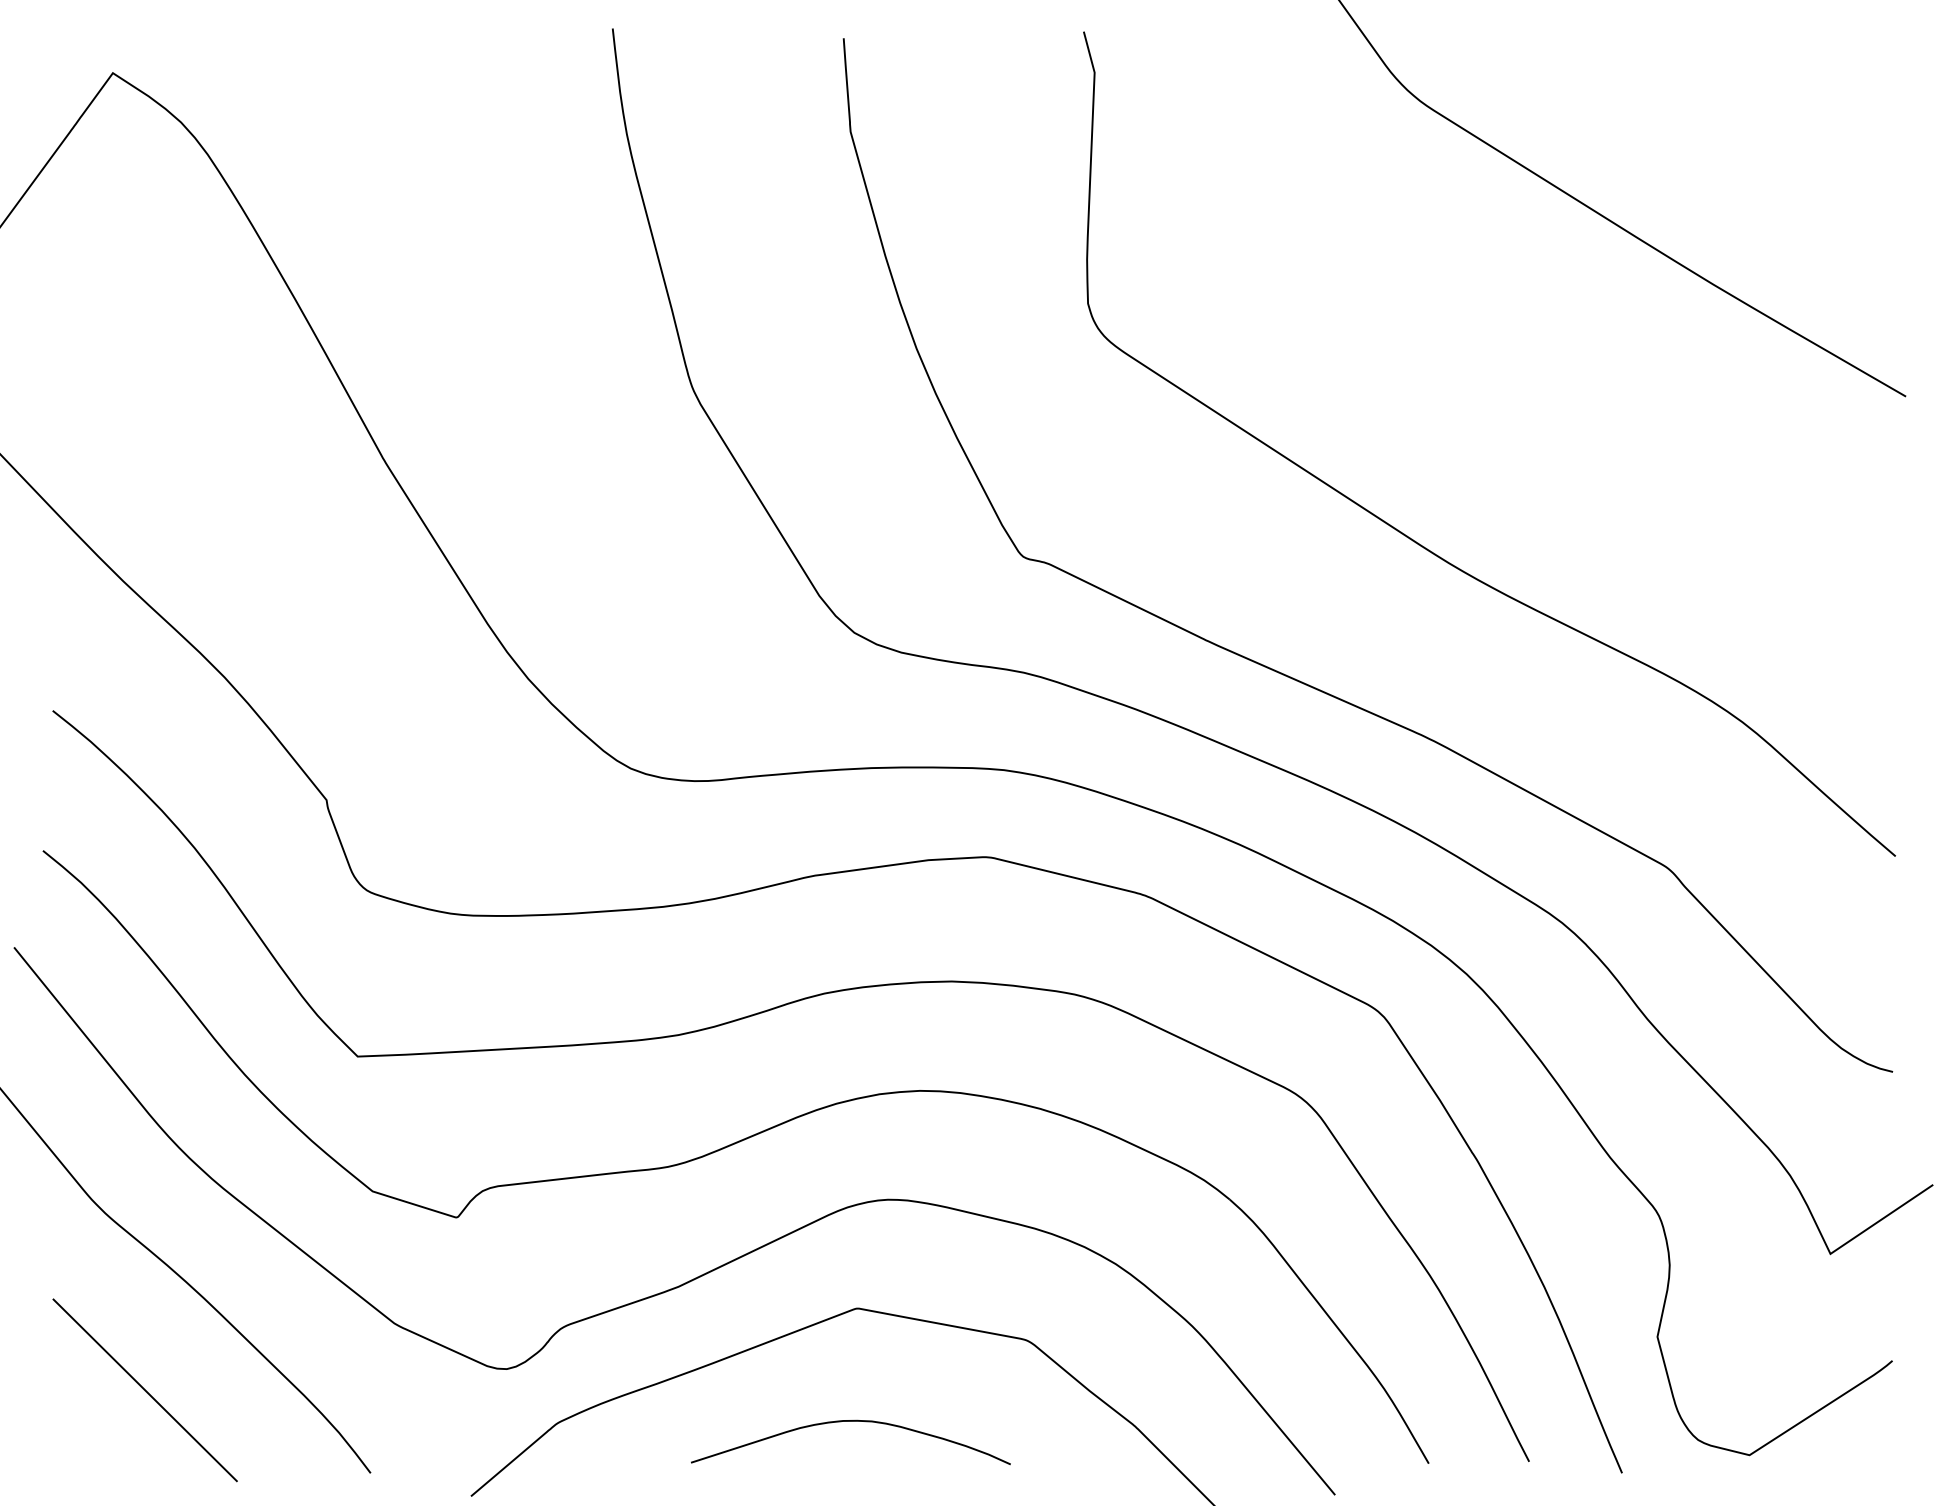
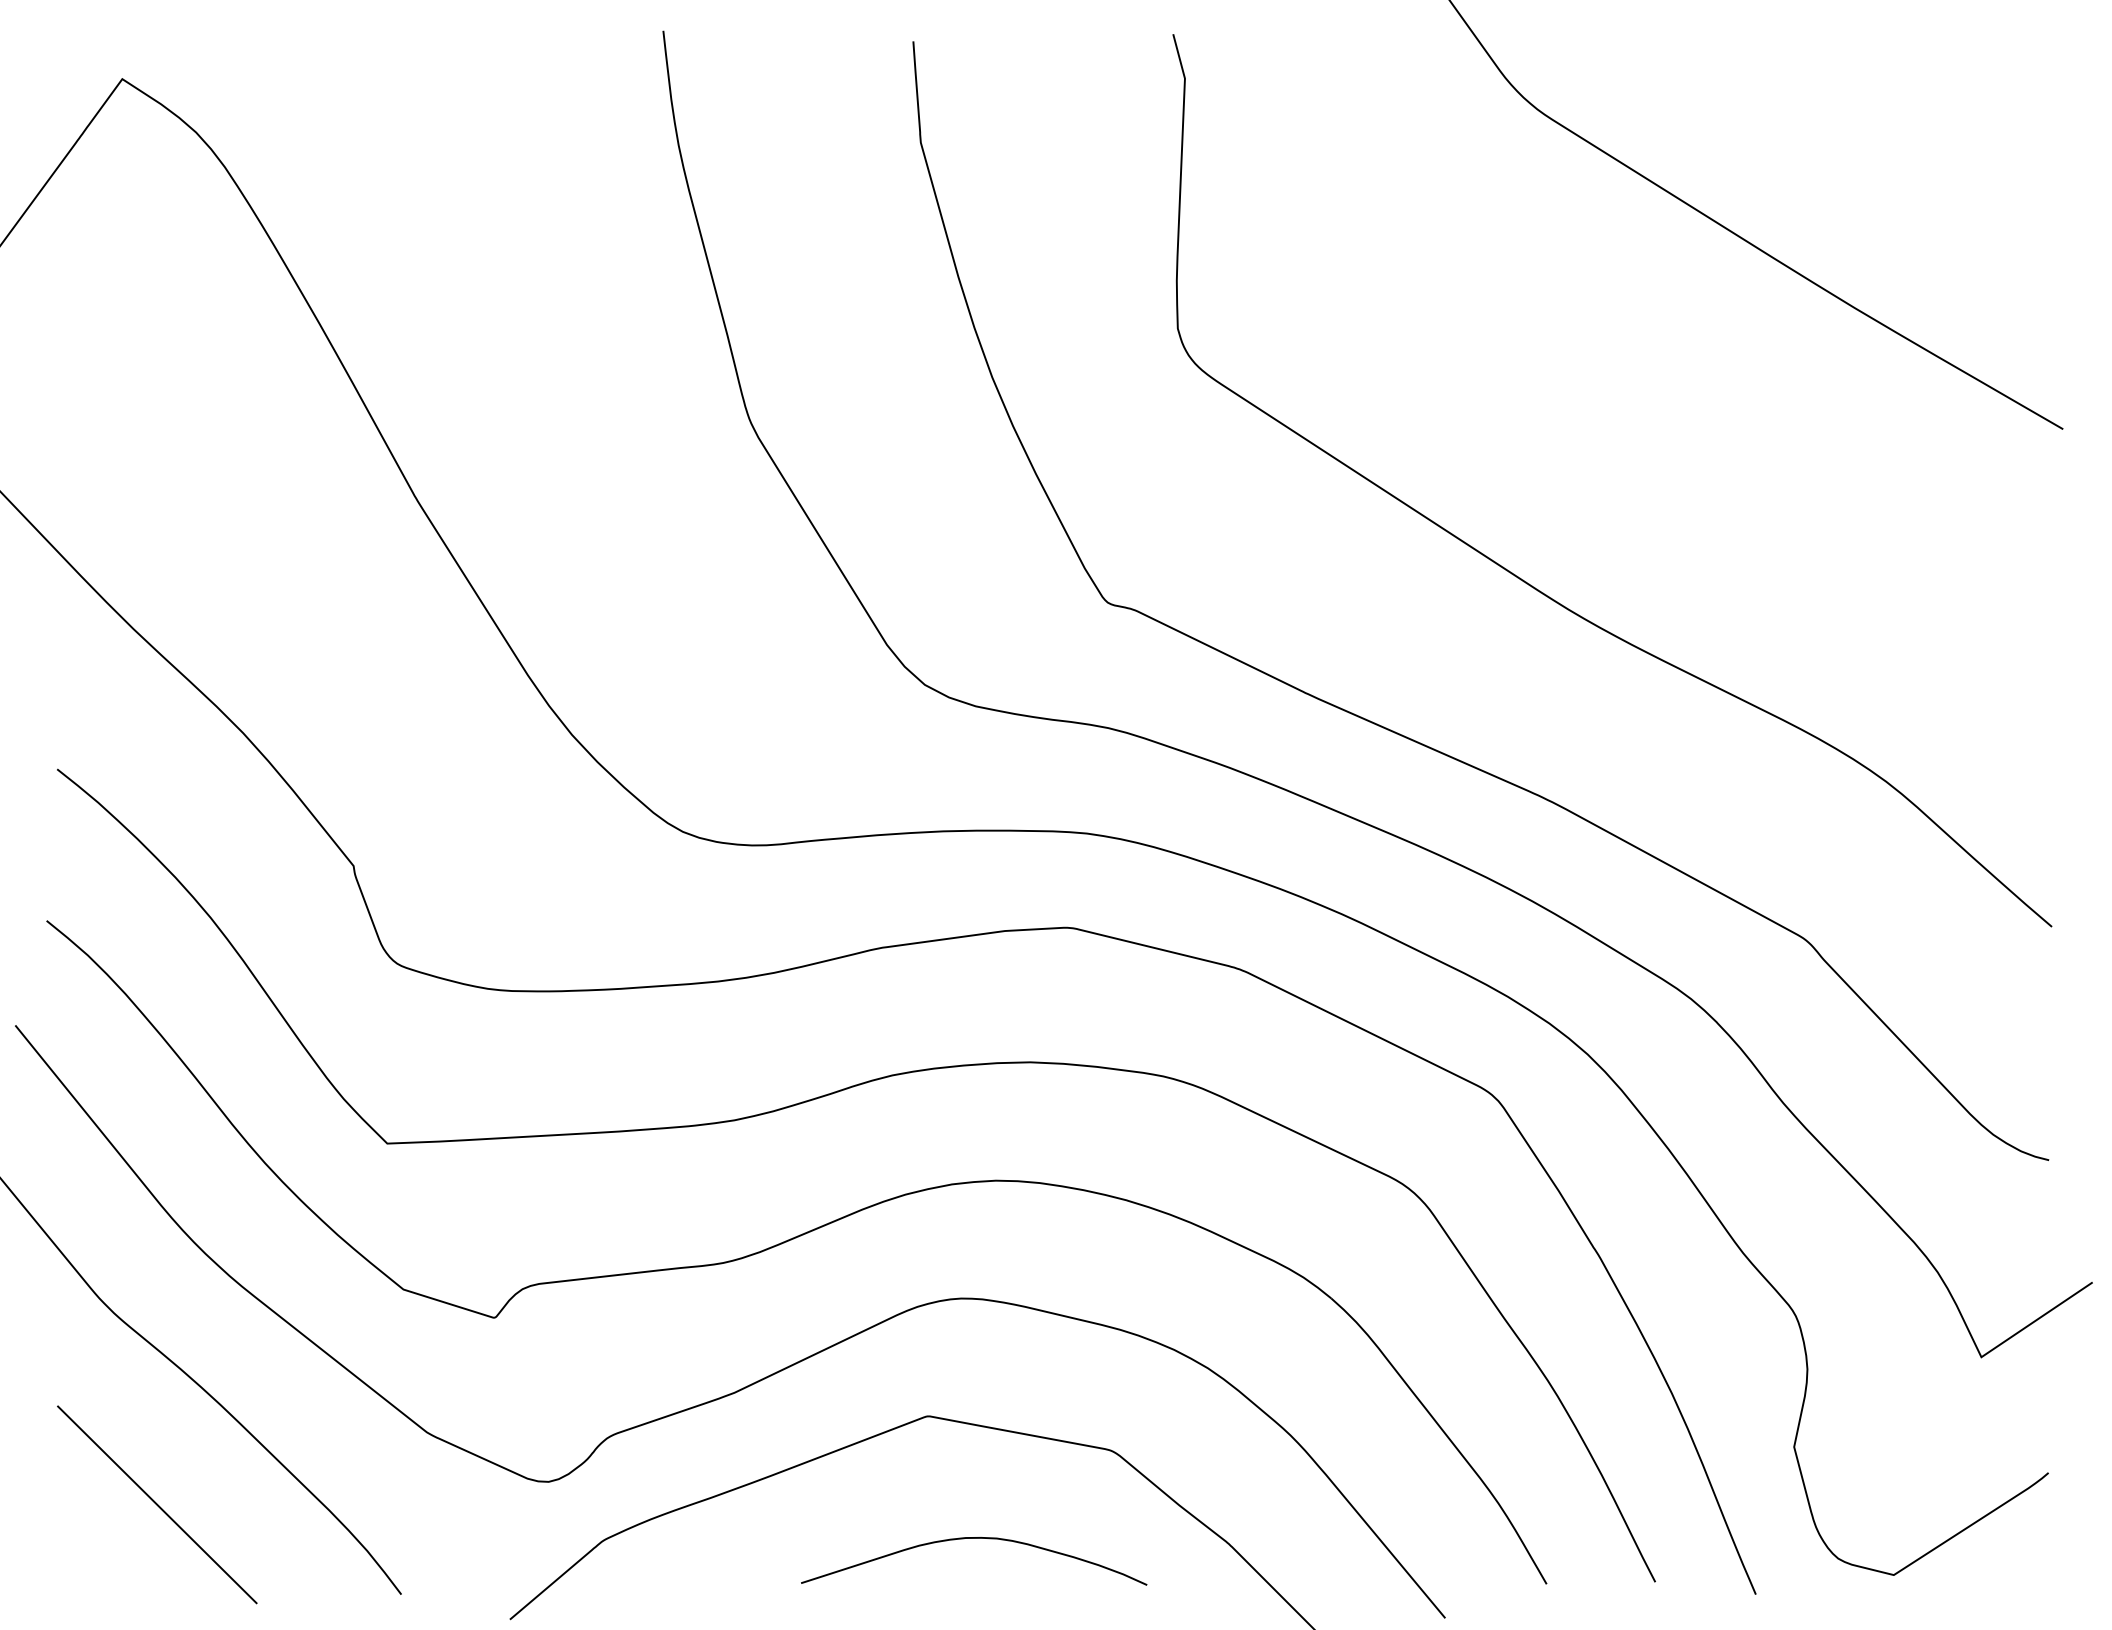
curve: (850, 1421) -> (973, 1538), moved

